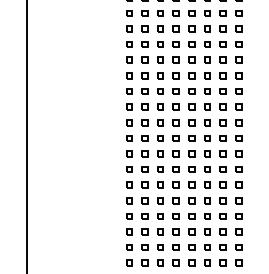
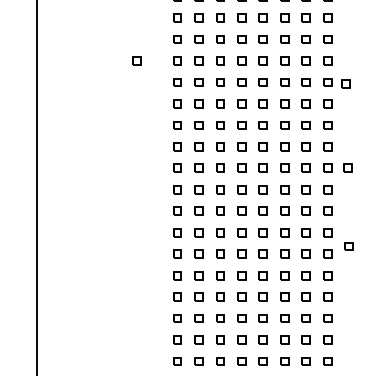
part: (99, 44) -> (136, 60), added
part: (251, 60) -> (345, 82), added
part: (253, 122) -> (347, 168), added
part: (253, 179) -> (347, 246), added

